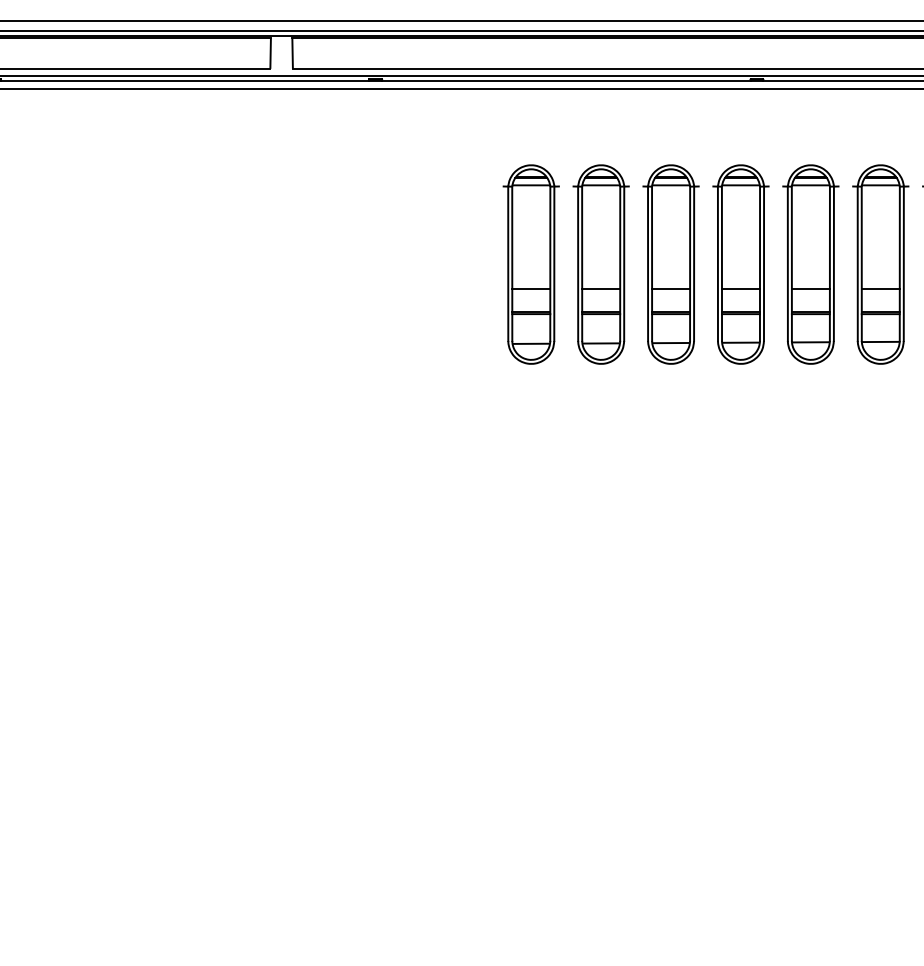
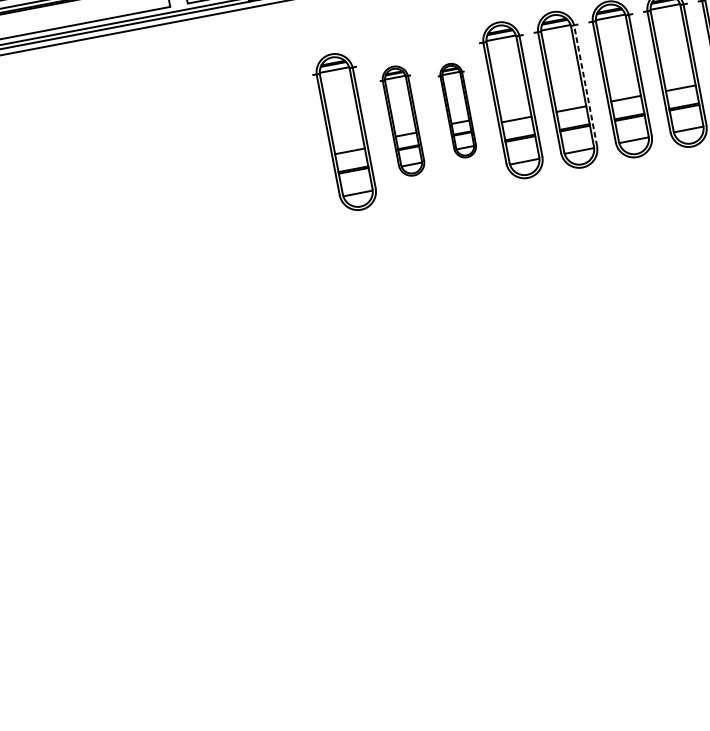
line: (764, 263) -> (585, 85), solid -> dashed
part: (457, 264) -> (345, 132), added
part: (530, 264) -> (402, 121), size x0.7
part: (600, 264) -> (457, 110), size x0.6

